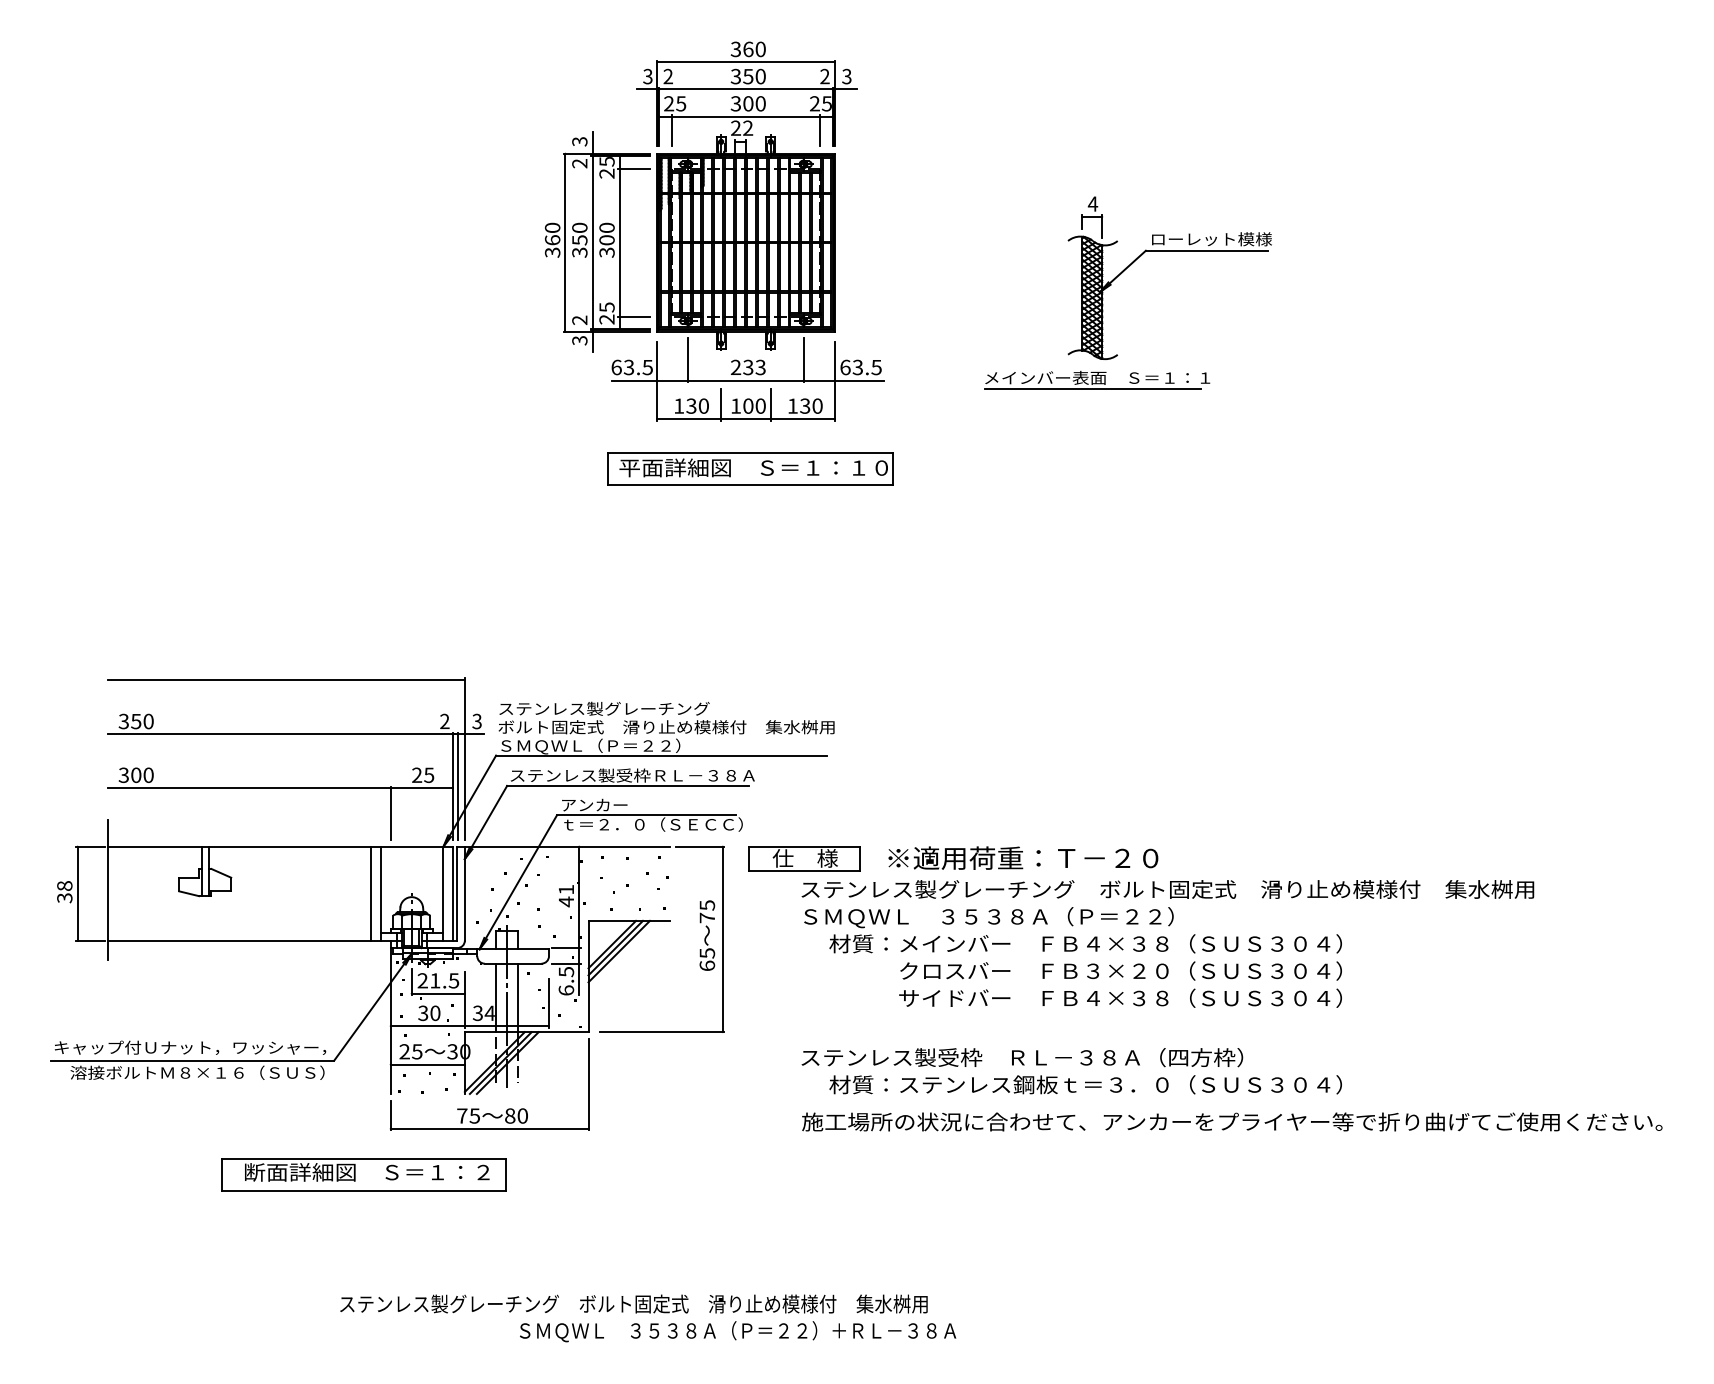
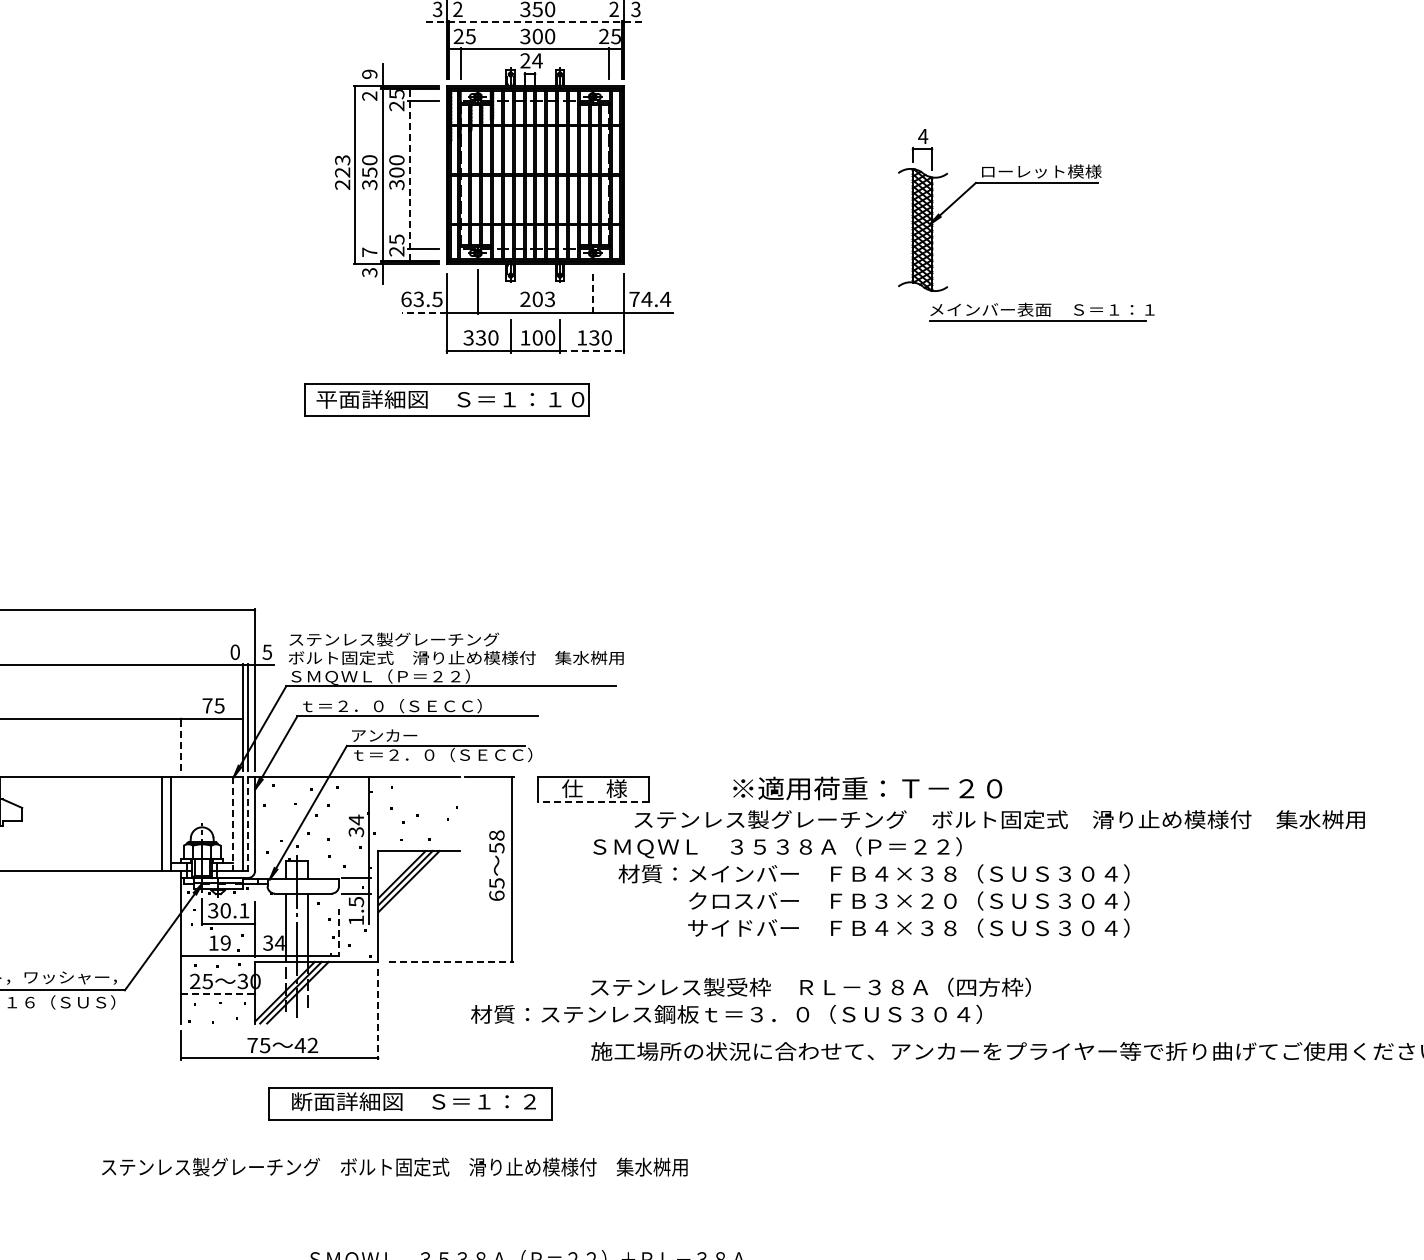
line: (747, 89) -> (536, 22), solid -> dashed
text: (747, 127) -> (536, 60), 22 -> 24
text: (579, 141) -> (369, 74), 3 -> 9
text: (552, 239) -> (342, 171), 360 -> 223
line: (619, 242) -> (409, 174), solid -> dashed
part: (1169, 251) -> (999, 183), moved
text: (579, 320) -> (369, 252), 2 -> 7
line: (803, 359) -> (592, 291), solid -> dashed
text: (748, 367) -> (537, 299), 233 -> 203
text: (861, 367) -> (650, 299), 63.5 -> 74.4
part: (1097, 379) -> (1042, 311), moved
line: (634, 380) -> (424, 312), solid -> dashed
text: (679, 405) -> (469, 337), 130 -> 330
line: (803, 419) -> (592, 351), solid -> dashed
part: (750, 468) -> (447, 400), moved
text: (476, 720) -> (266, 651), 3 -> 5
text: (444, 721) -> (234, 652), 2 -> 0
text: (417, 774) -> (207, 705), 25 -> 75
text: (632, 775) -> (422, 706), ステンレス製受枠ＲＬ－３８Ａ -> ｔ＝２．０（ＳＥＣＣ）
line: (390, 813) -> (181, 743), solid -> dashed
text: (1023, 857) -> (867, 787), moved
line: (804, 871) -> (593, 801), solid -> dashed
text: (1167, 889) -> (999, 819), moved
line: (442, 893) -> (232, 823), solid -> dashed
line: (457, 893) -> (247, 823), solid -> dashed
text: (566, 895) -> (356, 825), 41 -> 34
text: (707, 911) -> (497, 841), 75 -> 58
text: (438, 980) -> (228, 910), 21.5 -> 30.1
text: (566, 990) -> (356, 920), 6.5 -> 1.5
line: (549, 1003) -> (339, 933), solid -> dashed
text: (429, 1013) -> (219, 943), 30 -> 19
line: (662, 1032) -> (452, 962), solid -> dashed
line: (428, 1064) -> (218, 994), solid -> dashed
line: (588, 1084) -> (378, 1014), solid -> dashed
text: (1085, 1084) -> (726, 1014), moved
text: (515, 1115) -> (305, 1044), 80 -> 42
part: (363, 1174) -> (410, 1103), moved
text: (633, 1303) -> (394, 1166), moved

